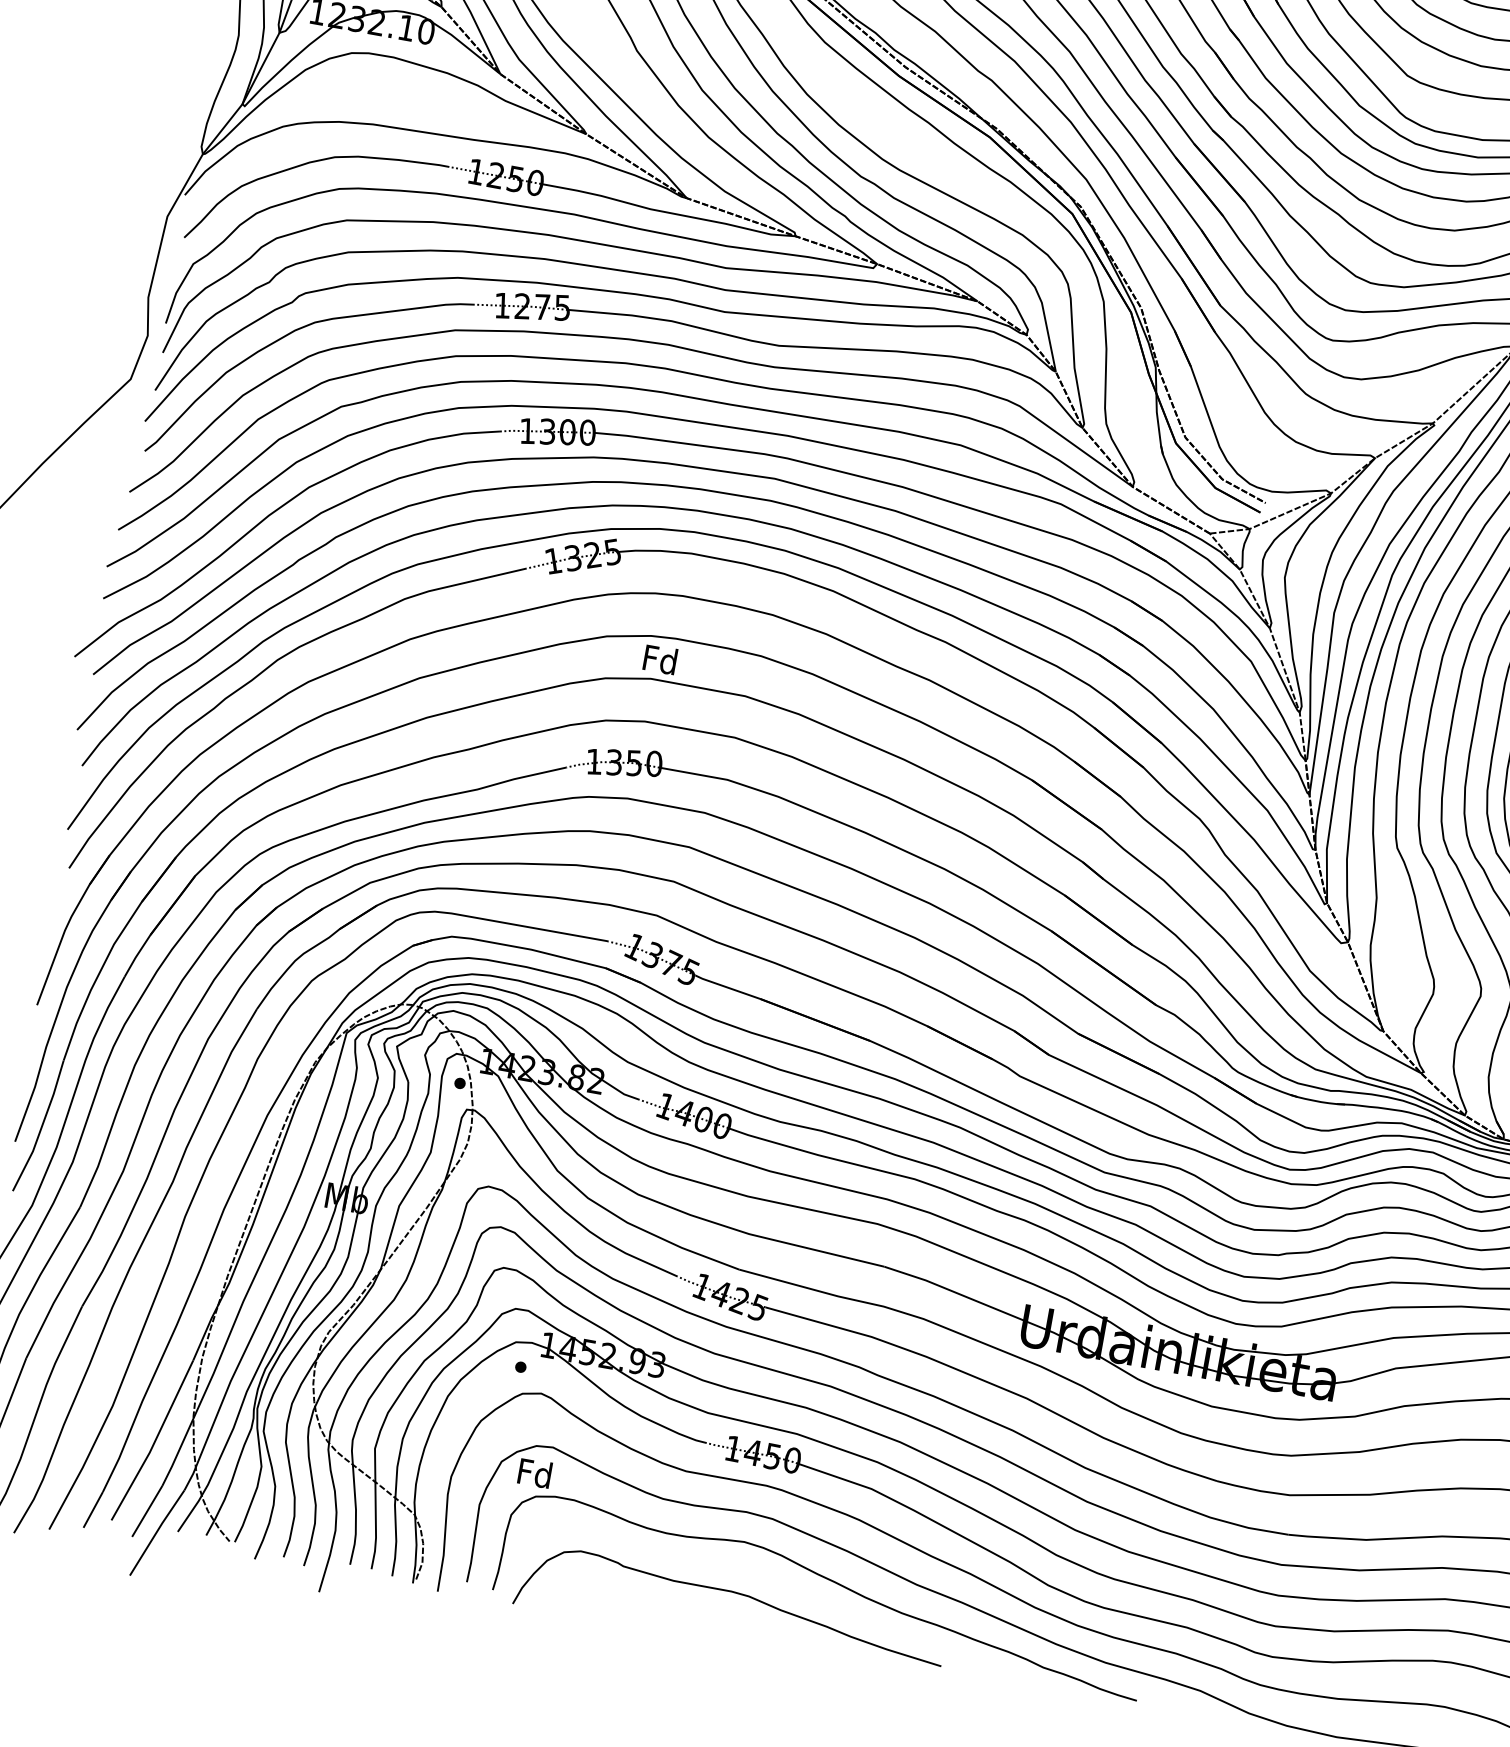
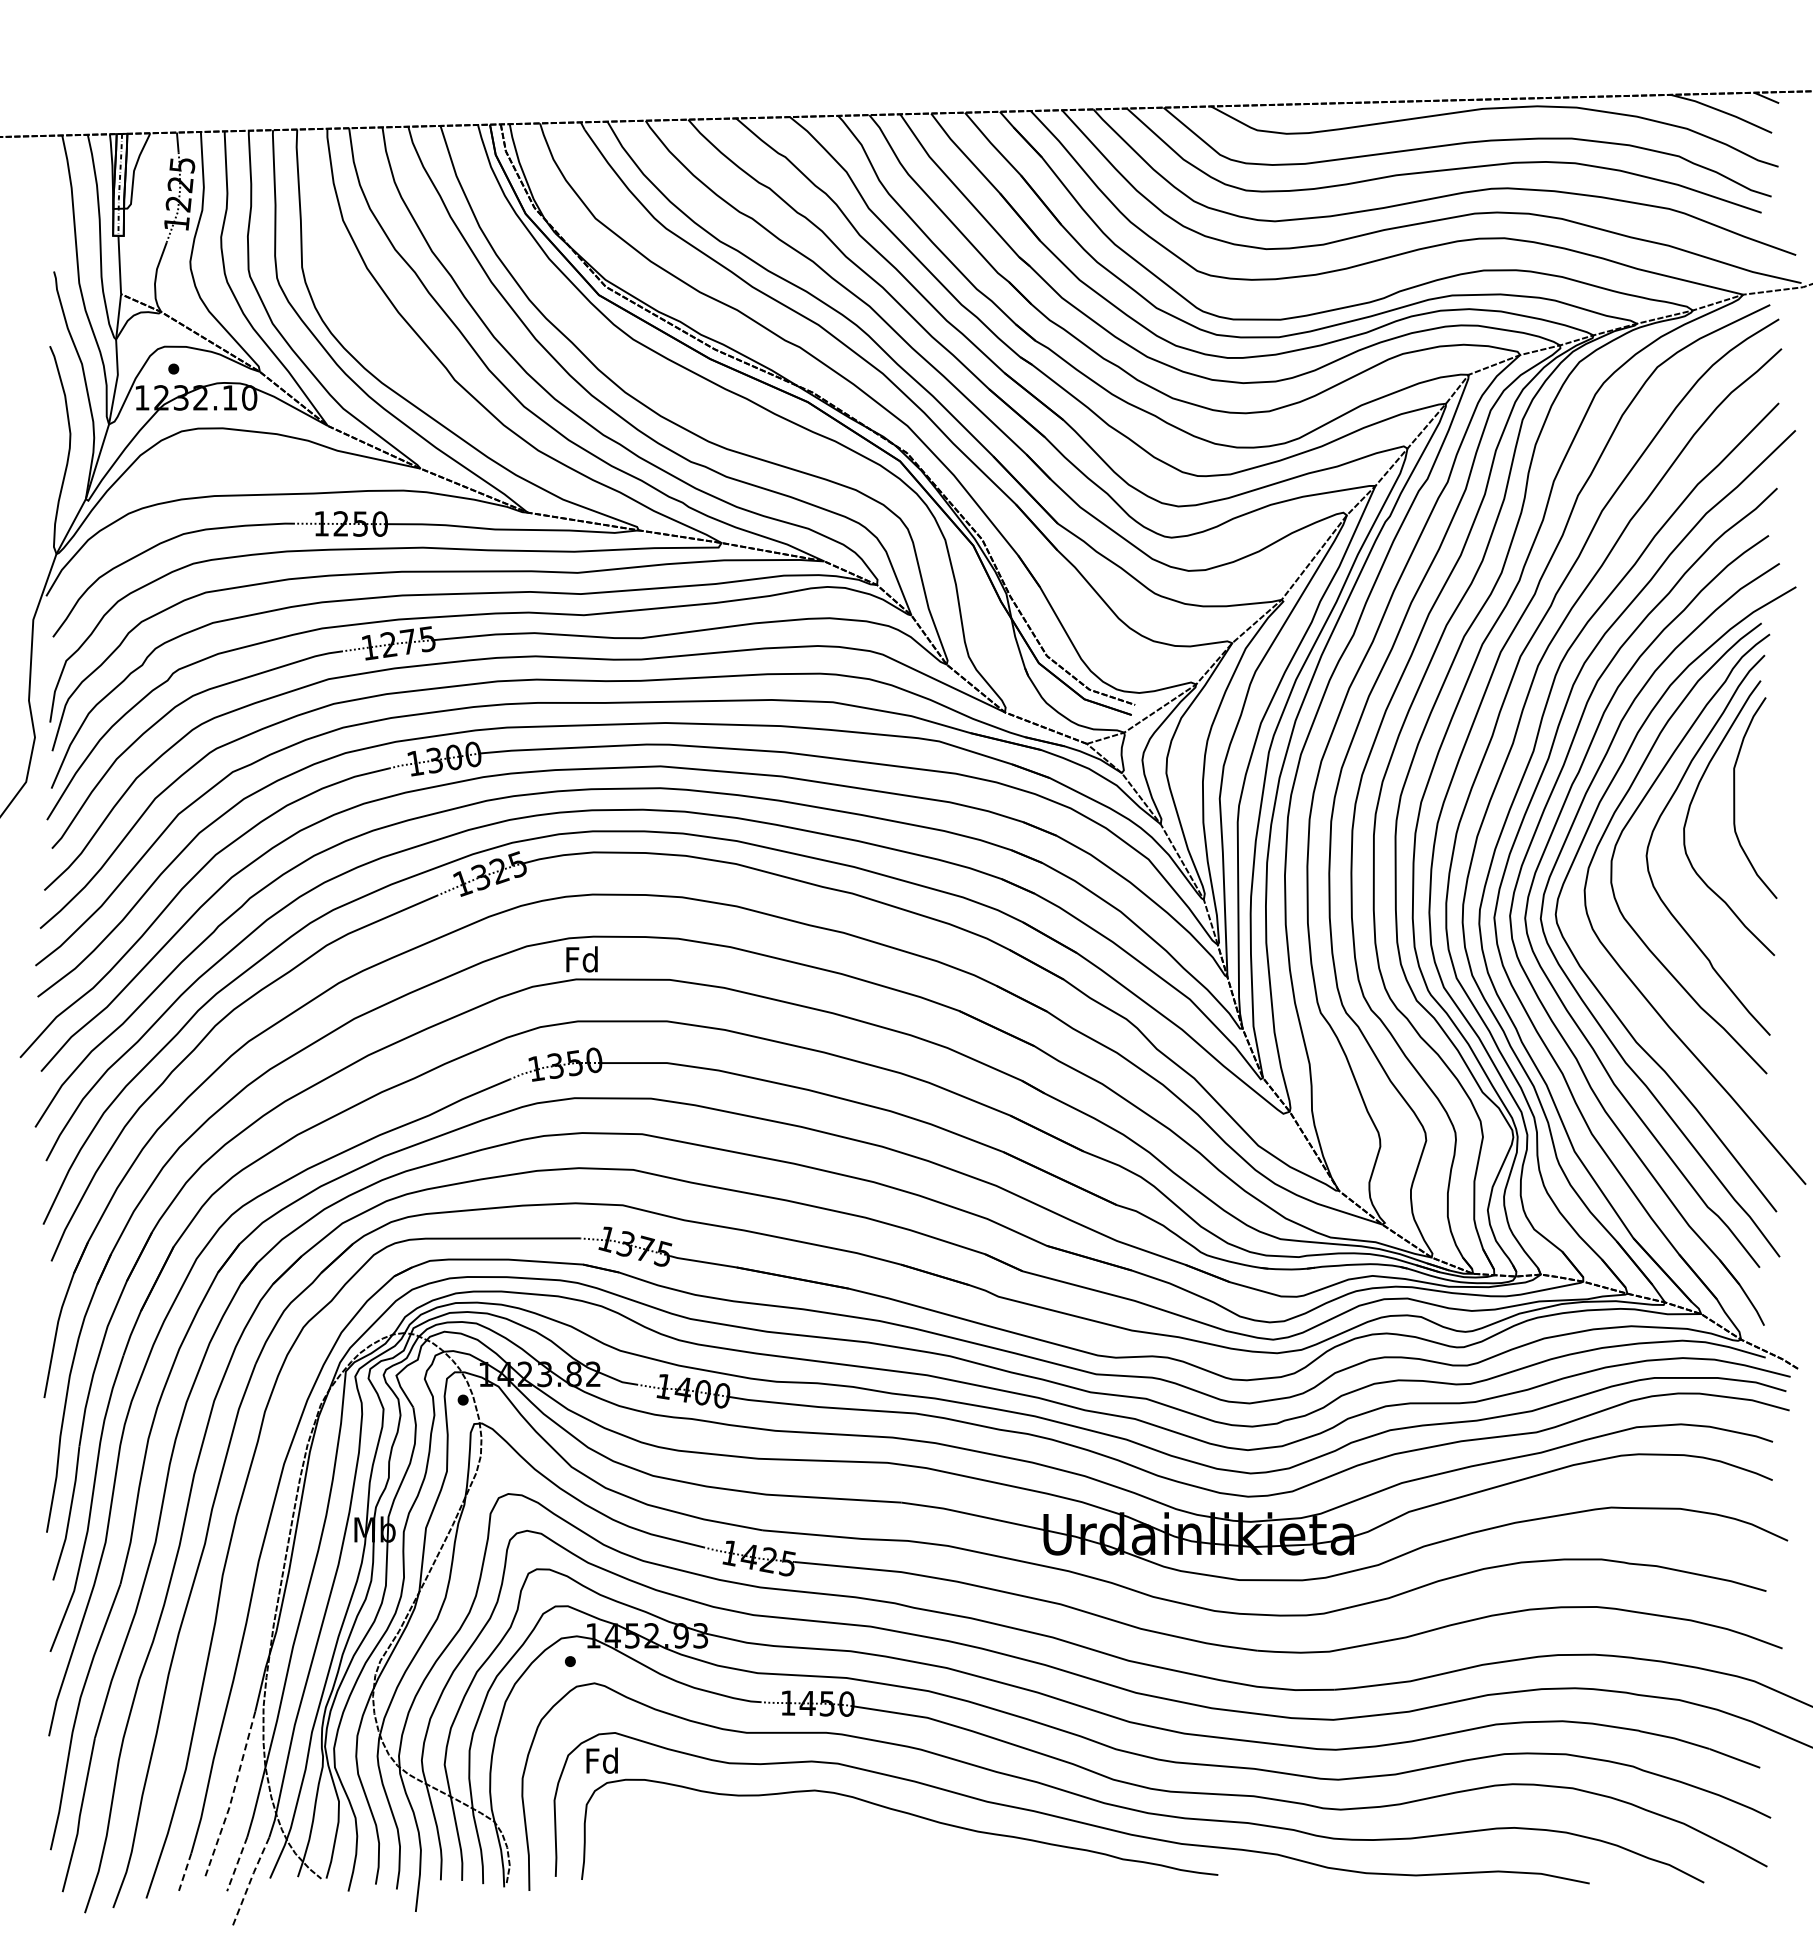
line: (154, 1442) -> (232, 1796), solid -> dashed
line: (93, 1510) -> (185, 1872), solid -> dashed
line: (147, 1511) -> (237, 1864), solid -> dashed
line: (156, 1532) -> (249, 1882), solid -> dashed
curve: (733, 1593) -> (813, 1841), removed

